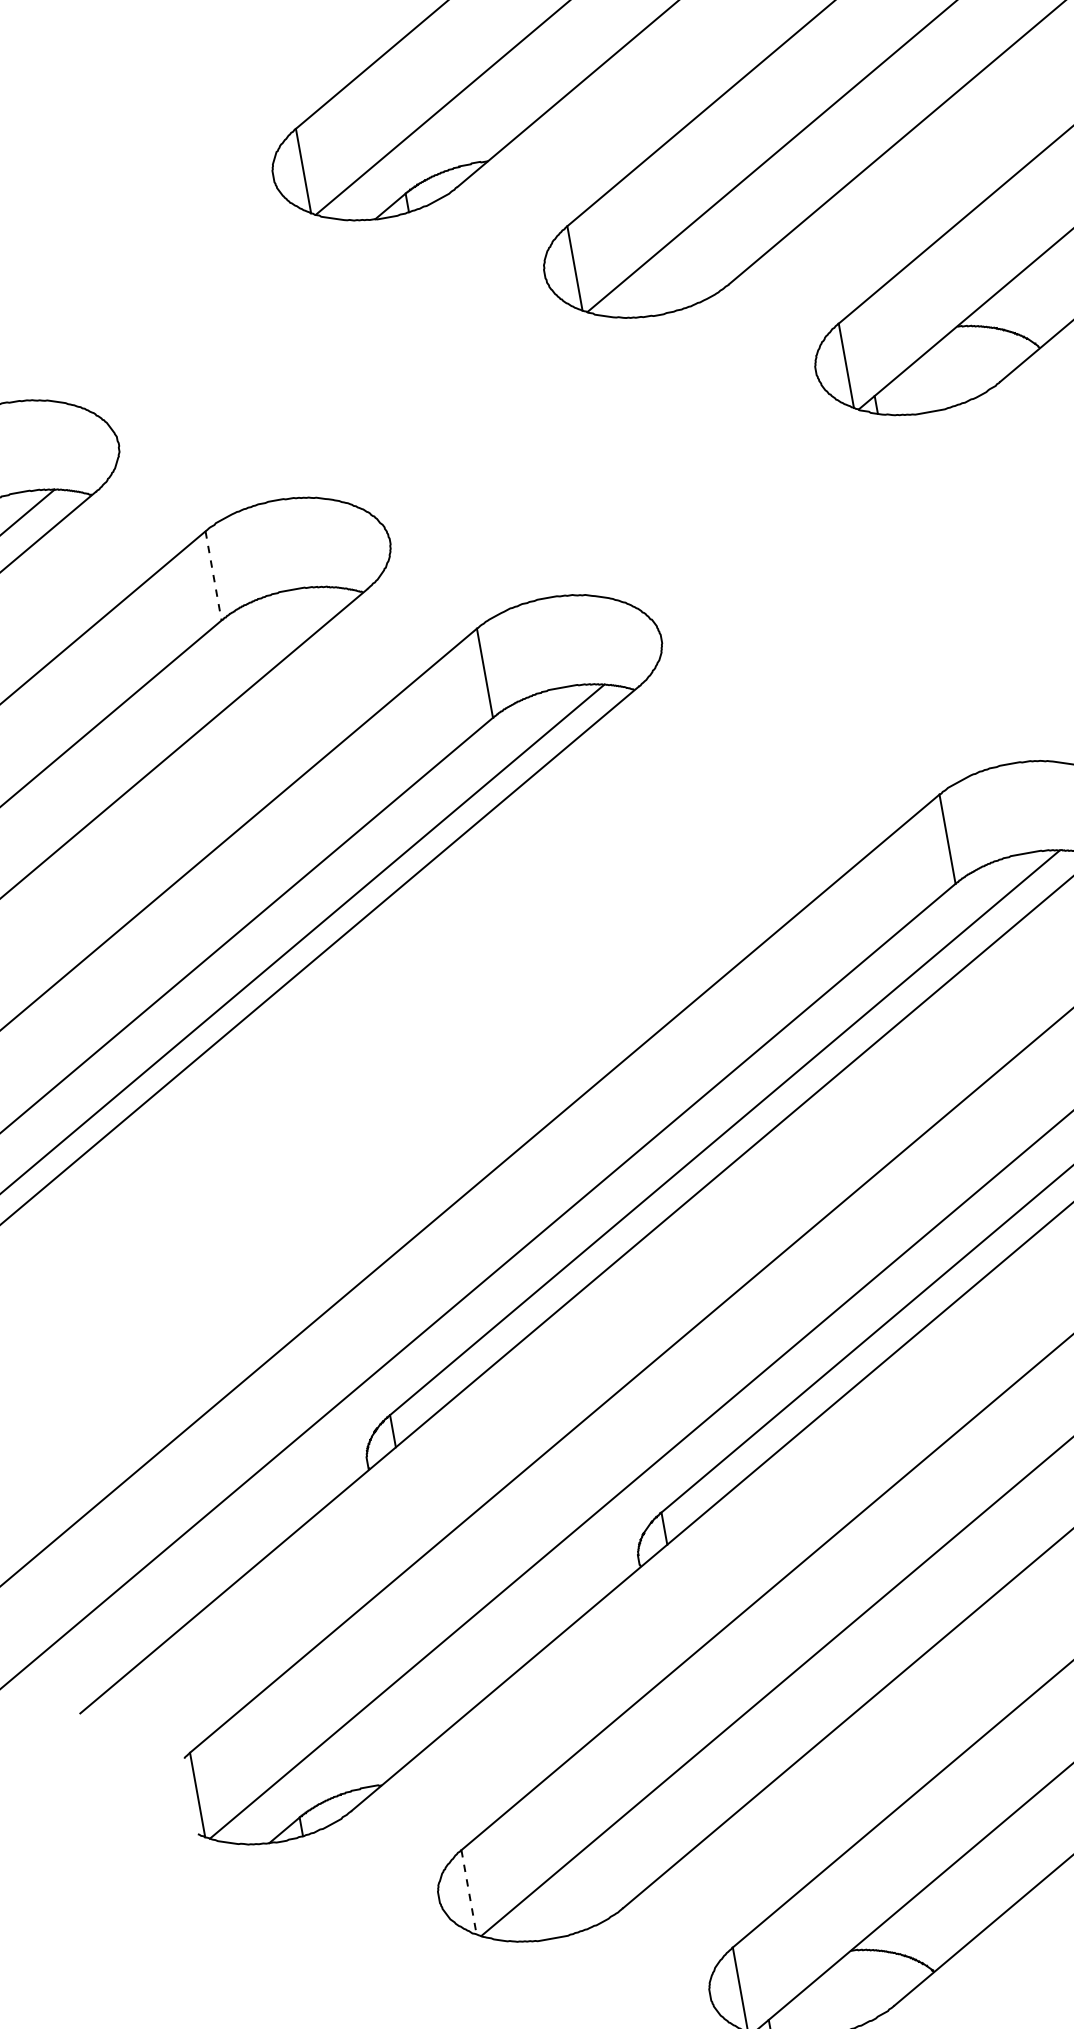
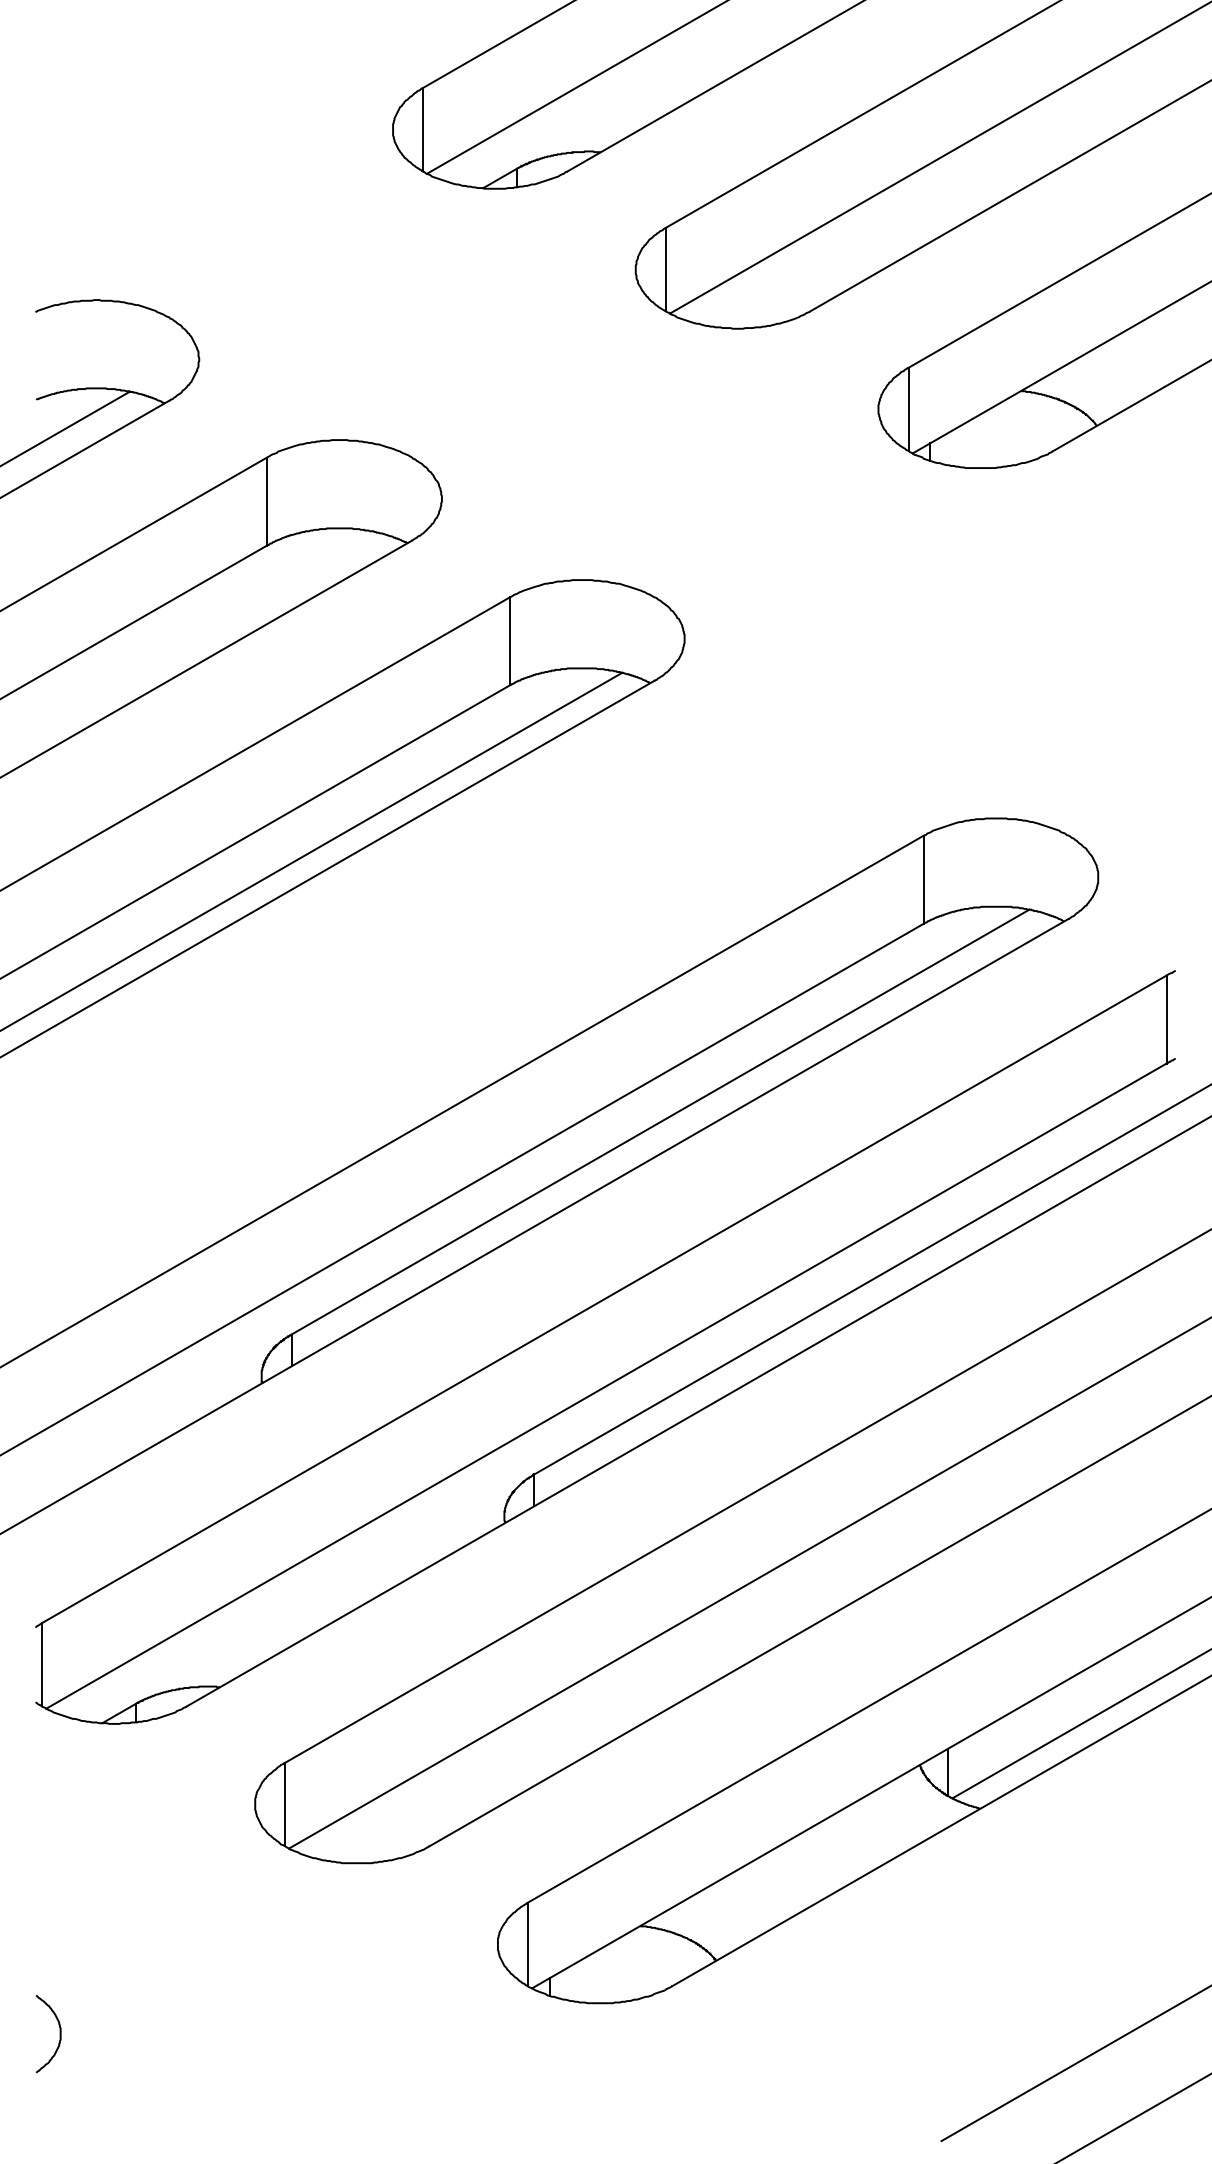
line: (214, 576) -> (267, 502), dashed -> solid
line: (468, 1892) -> (284, 1804), dashed -> solid

